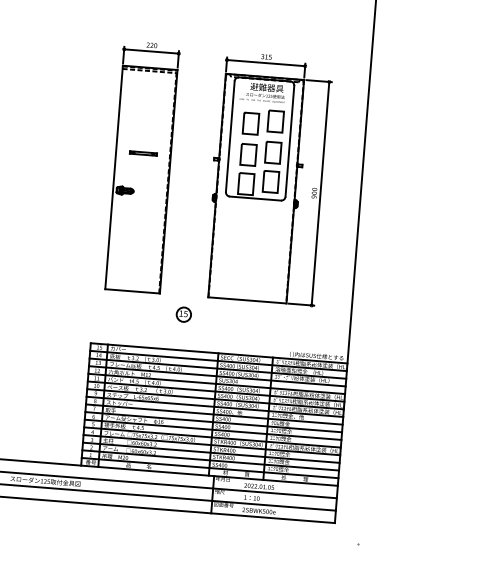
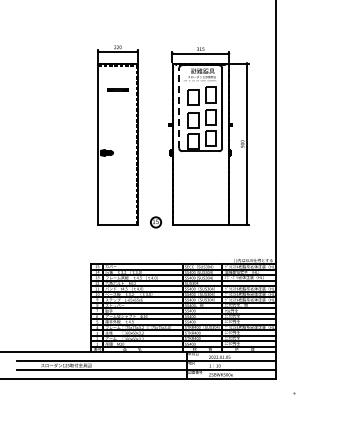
line: (230, 136) -> (179, 108), solid -> dashed
line: (142, 152) -> (117, 89), moved
part: (183, 314) -> (155, 222), moved

